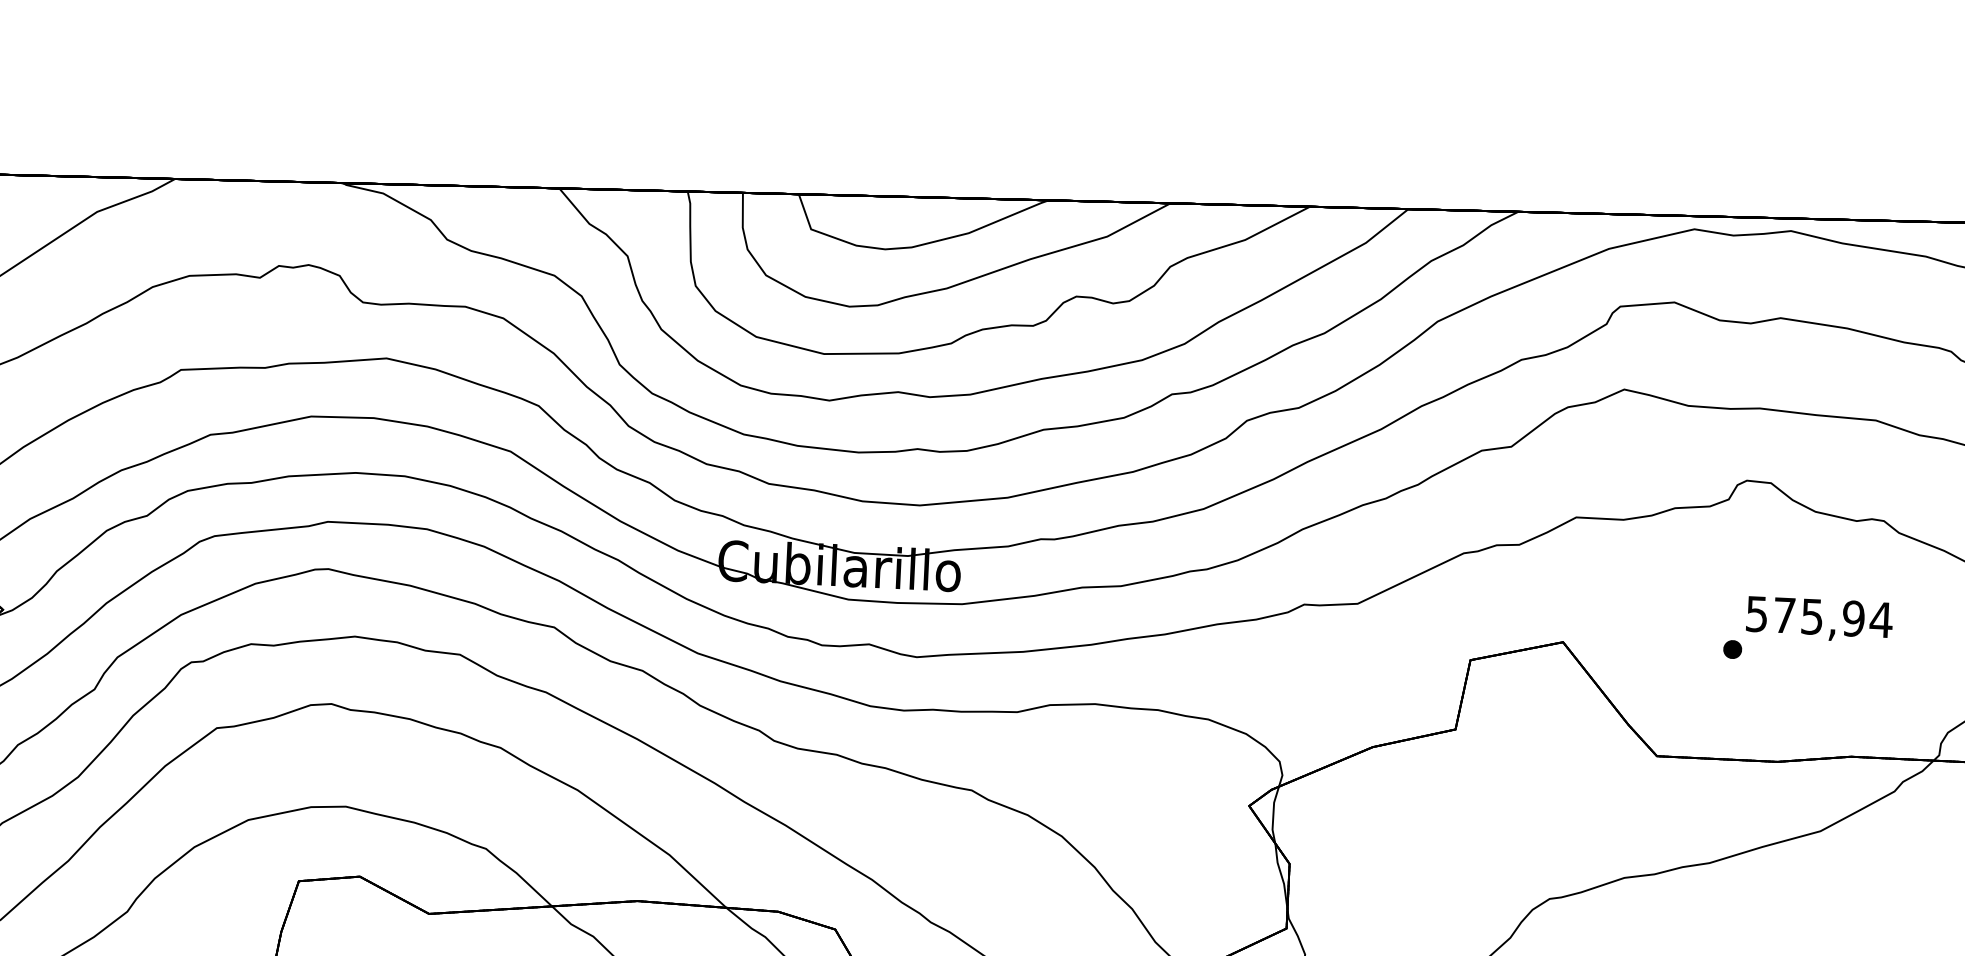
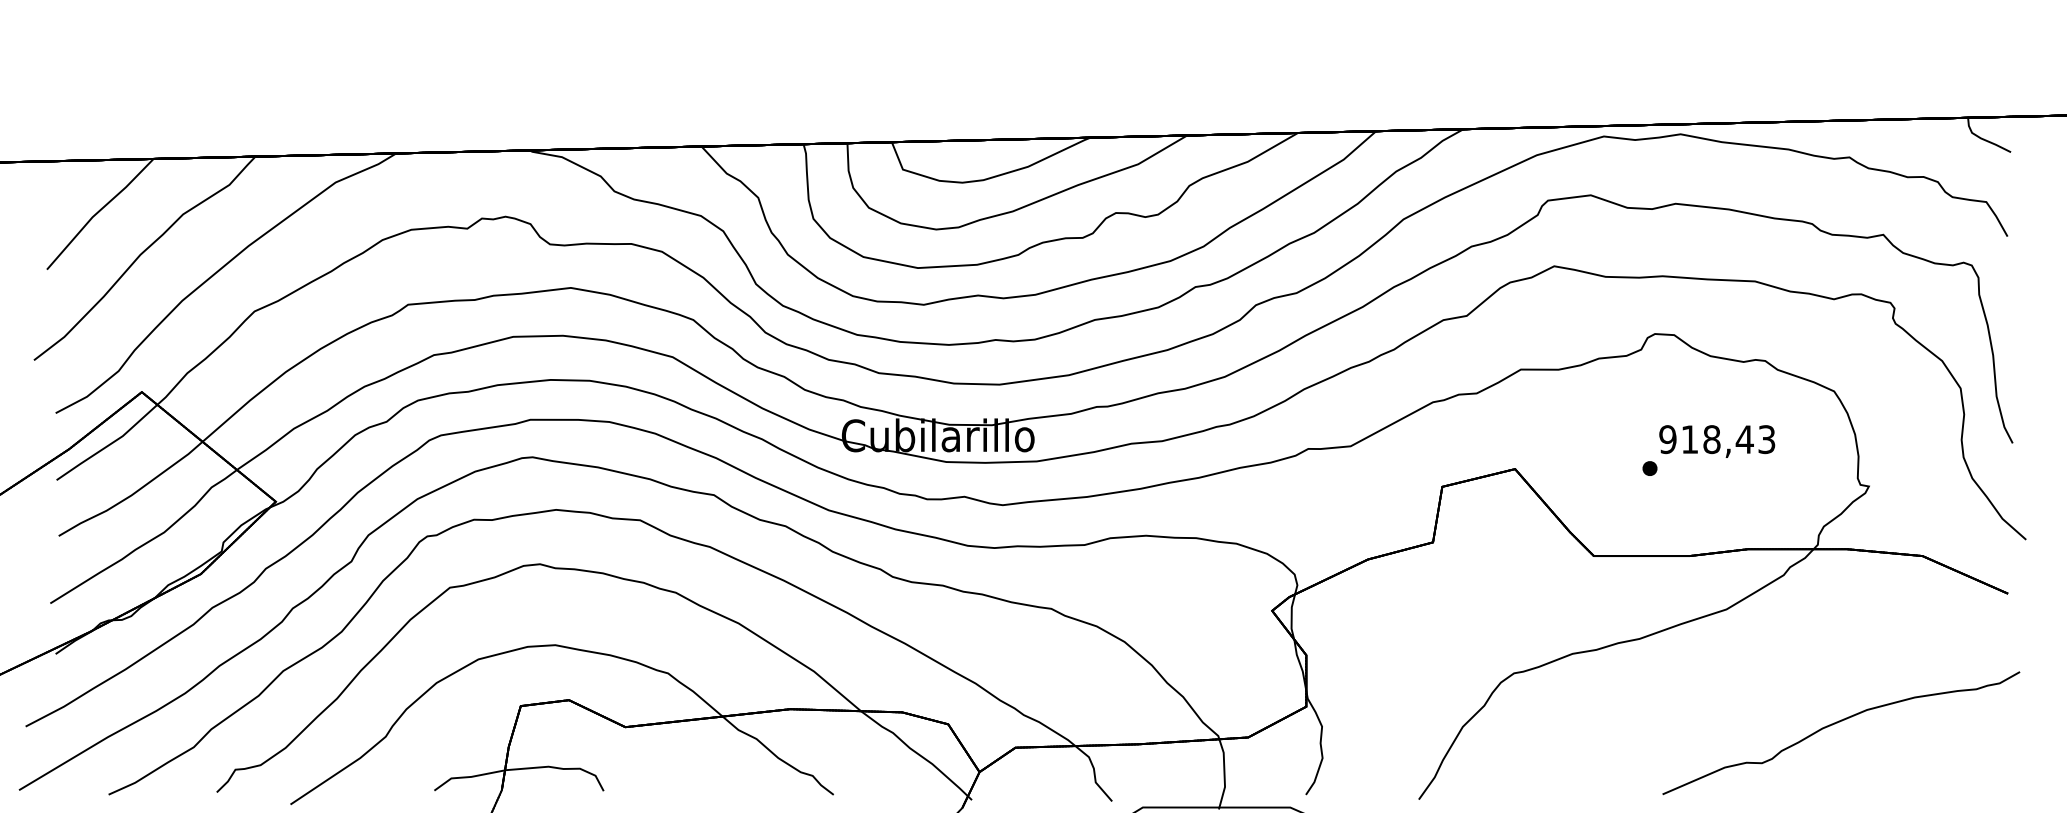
text: (1819, 616) -> (1717, 439), 575,94 -> 918,43

